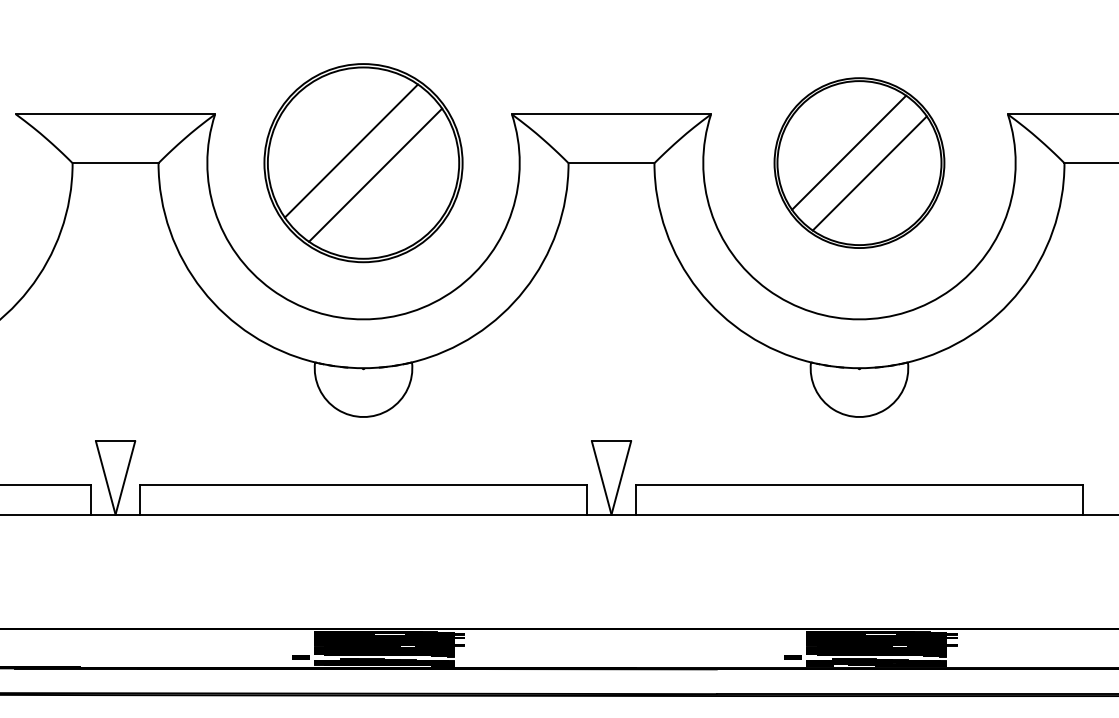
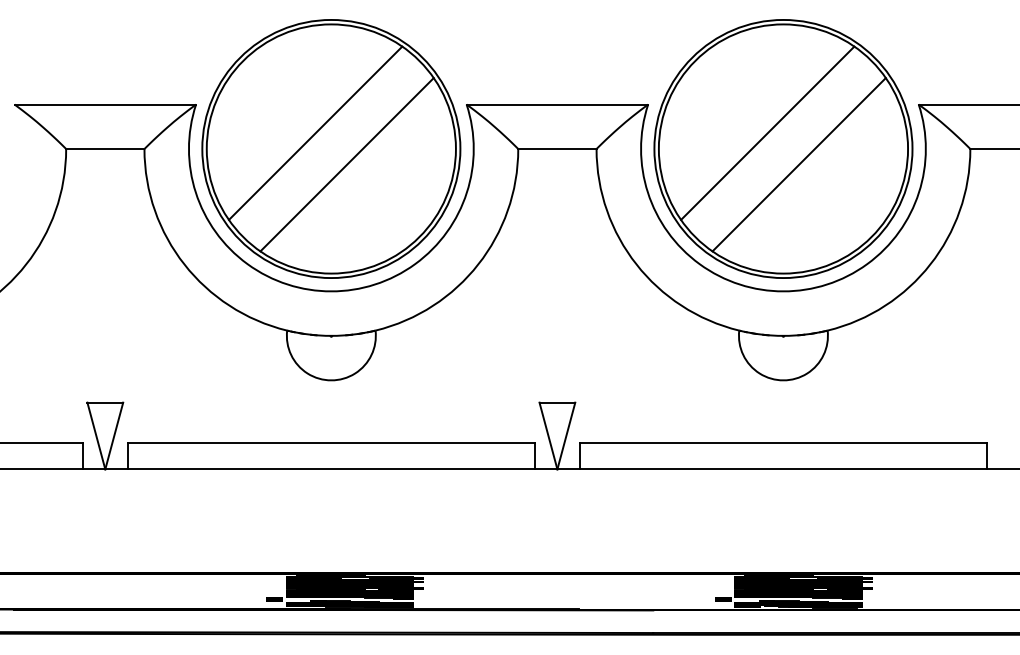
part: (363, 162) -> (331, 148), size x1.43
part: (859, 162) -> (783, 148), size x1.67

